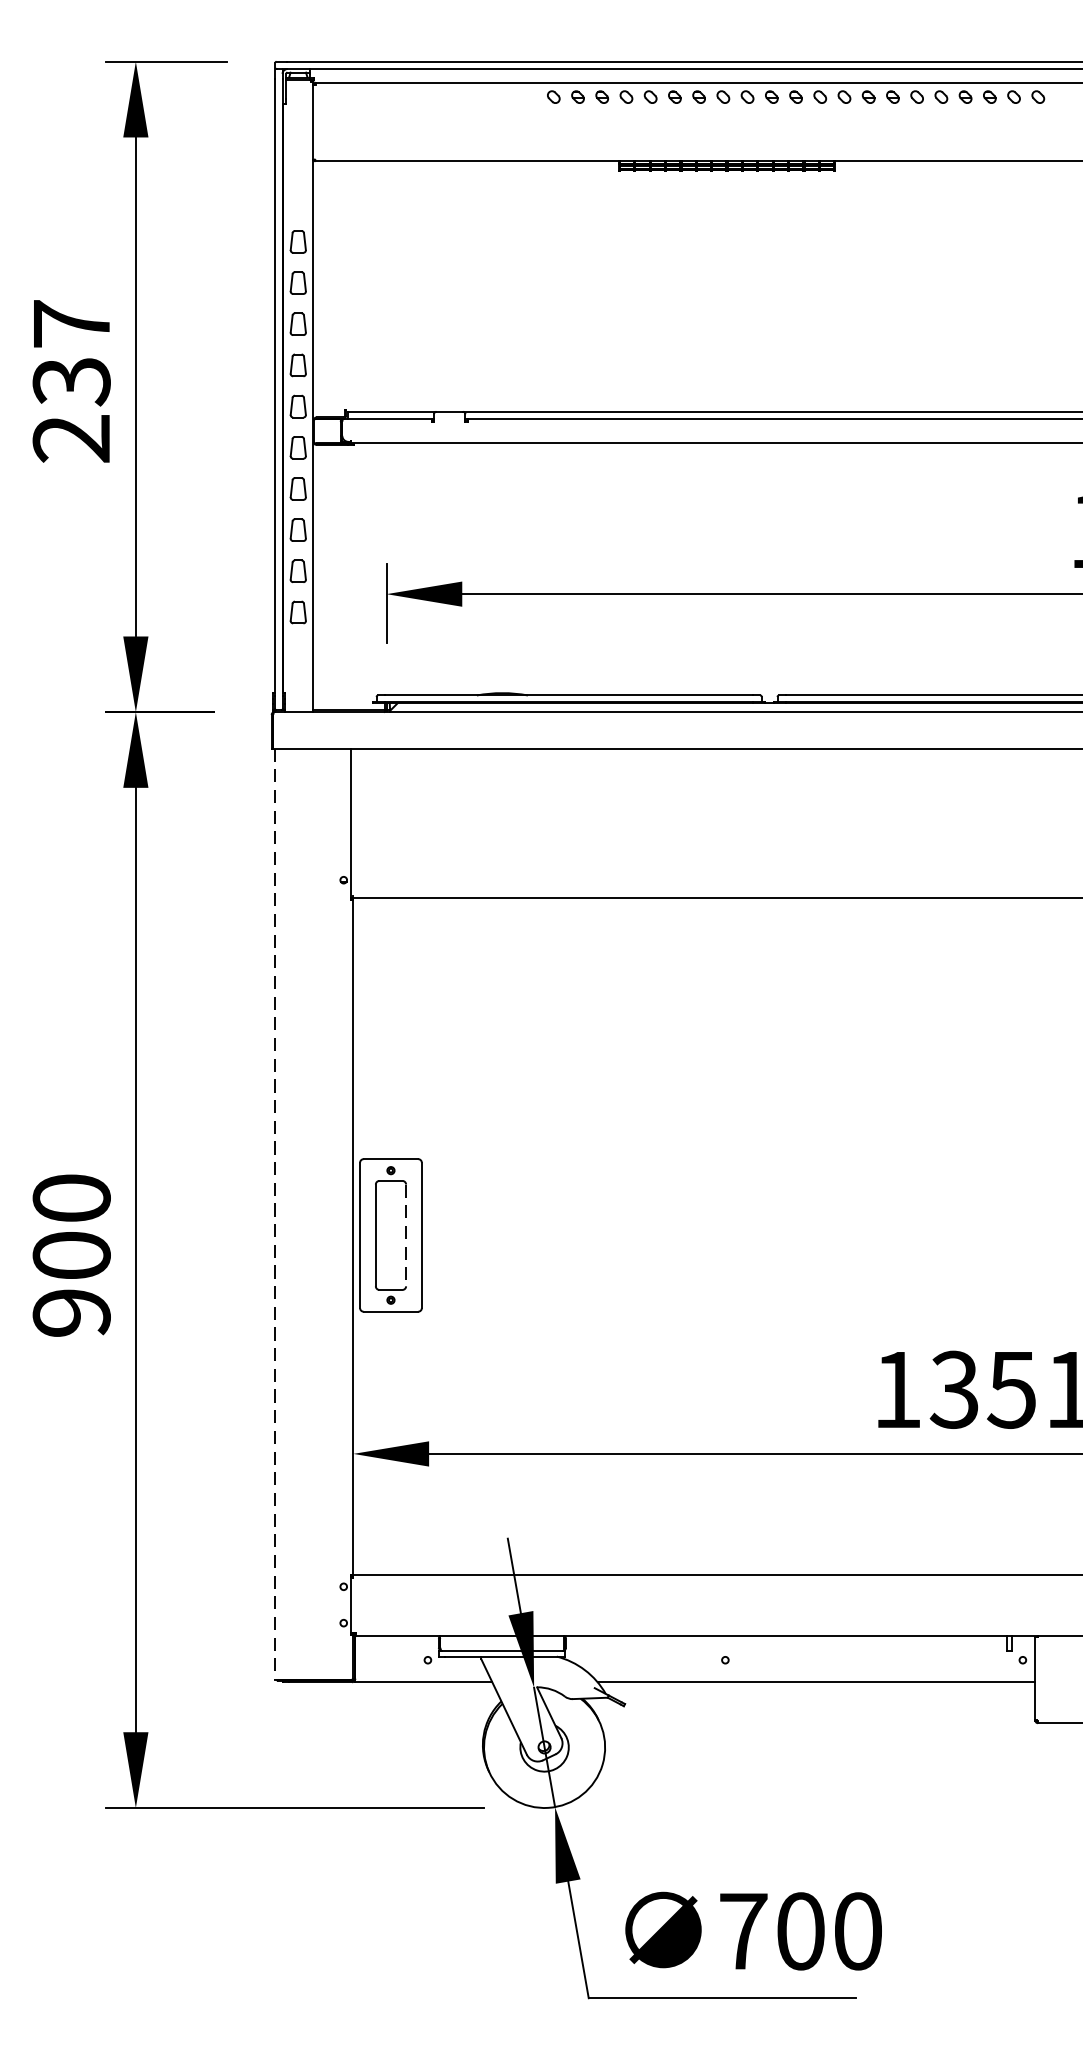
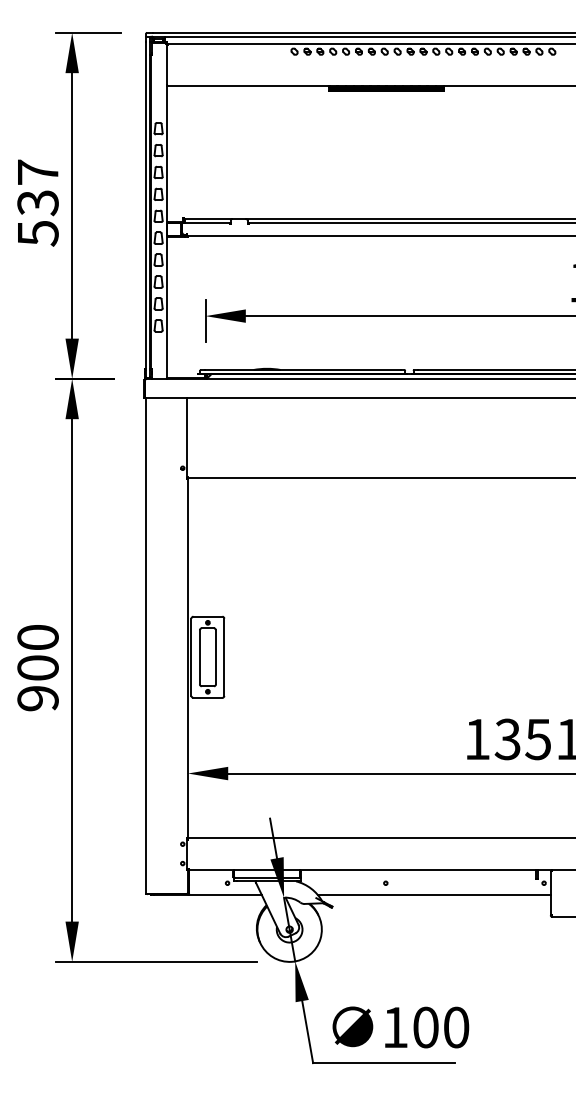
text: (70, 438) -> (37, 233), 237 -> 537
line: (275, 1213) -> (146, 645), dashed -> solid
line: (405, 1235) -> (215, 657), dashed -> solid
text: (743, 1931) -> (395, 1027), 700 -> 100

